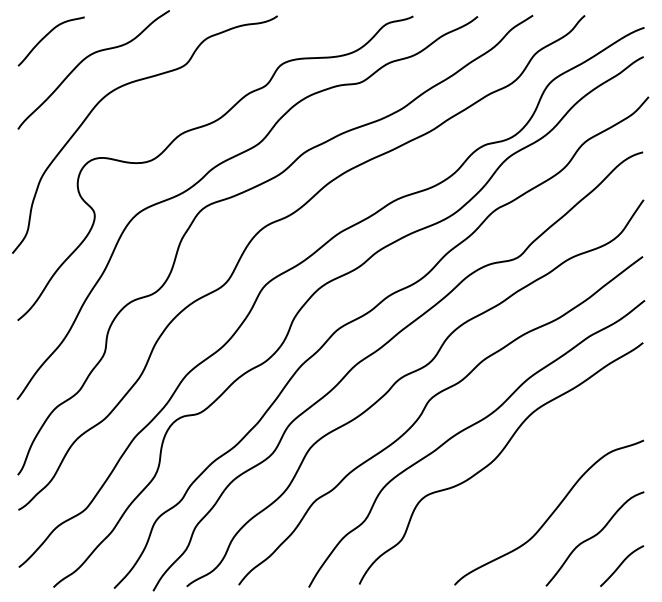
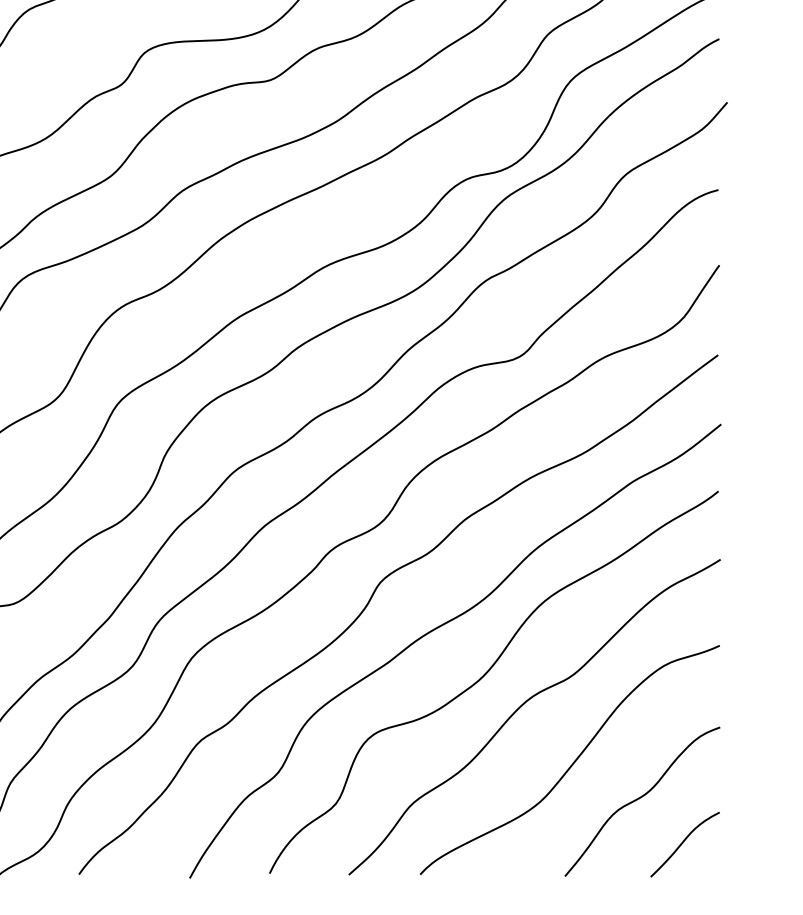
curve: (521, 477) -> (526, 704), added

